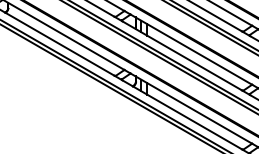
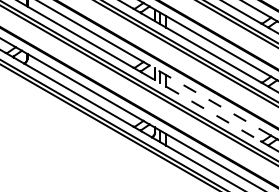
line: (190, 49) -> (209, 100), solid -> dashed
line: (182, 55) -> (201, 106), solid -> dashed

